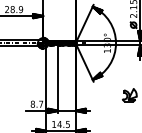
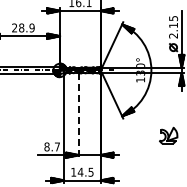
line: (57, 79) -> (78, 115), solid -> dashed

